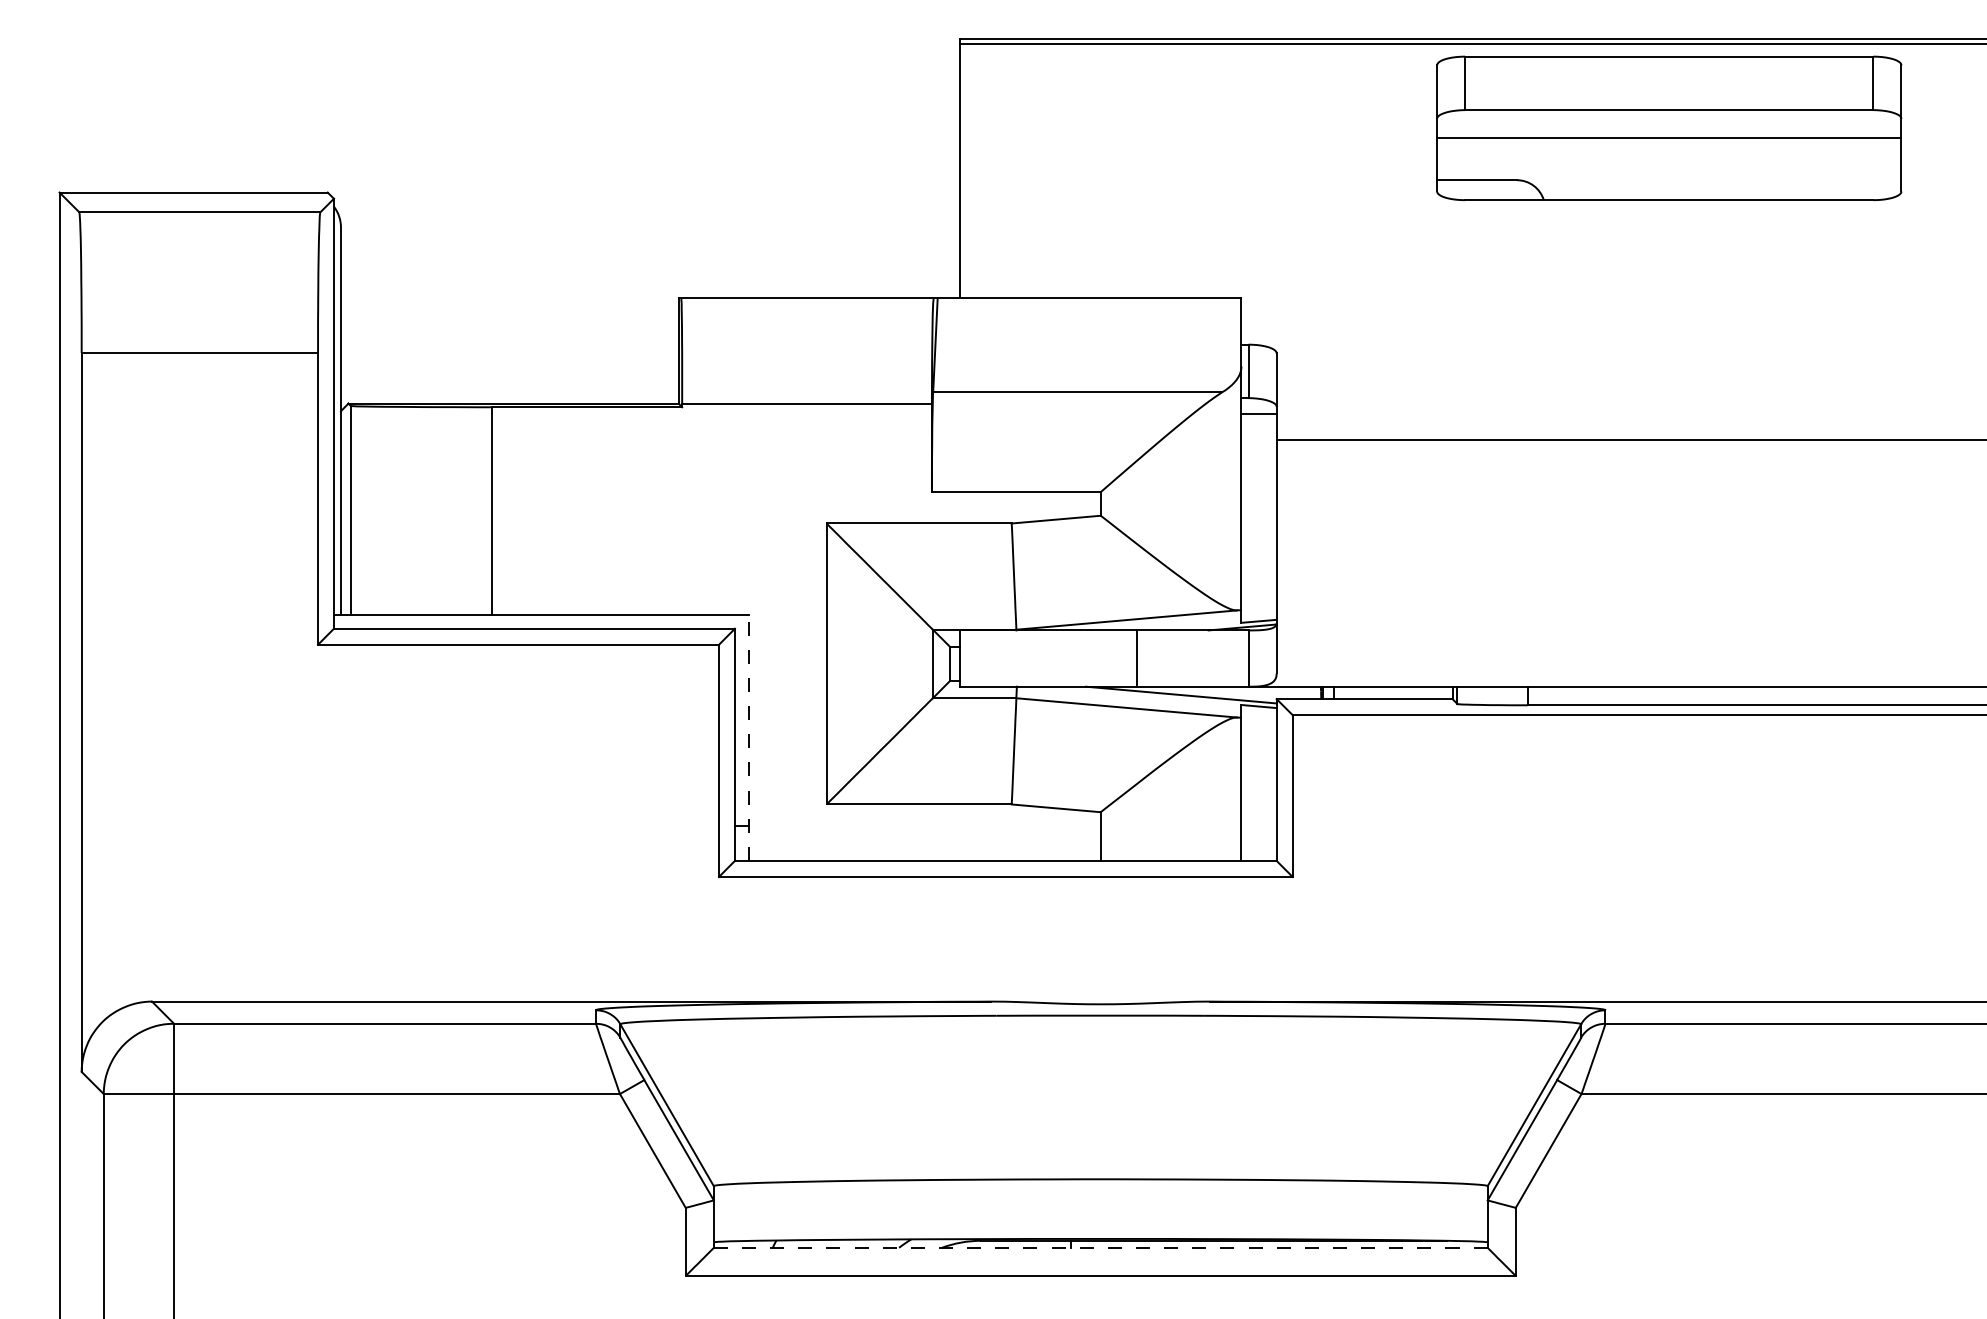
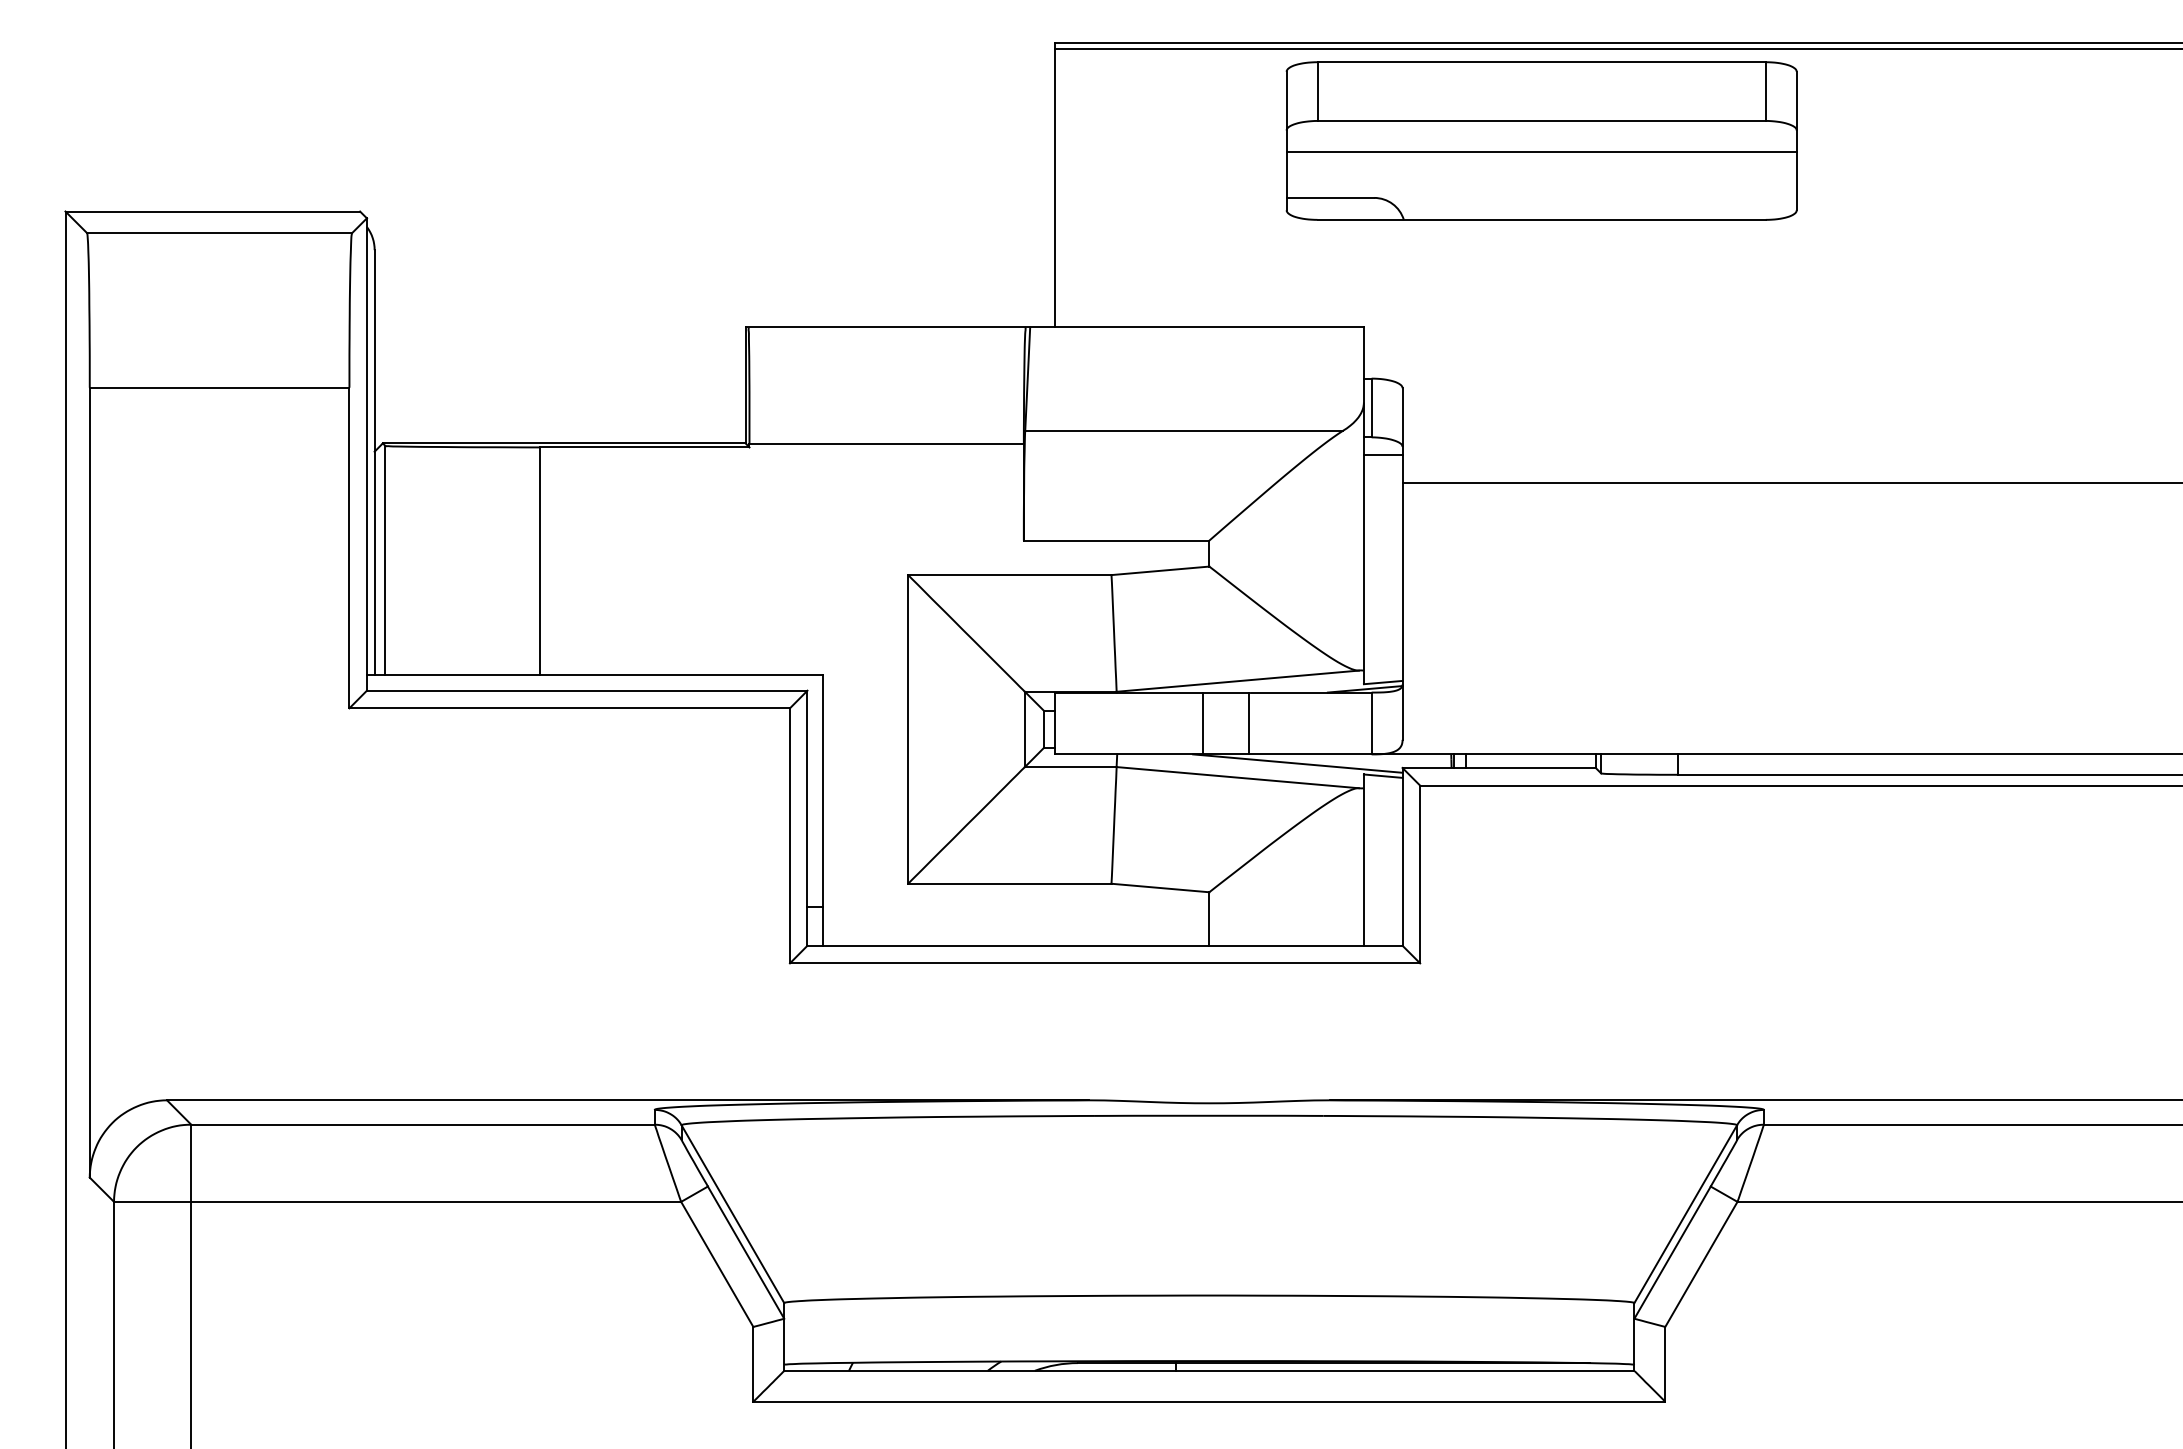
part: (1669, 127) -> (1541, 140), moved
line: (1094, 658) -> (1202, 723), added
line: (749, 737) -> (823, 810), dashed -> solid
line: (1100, 1247) -> (1209, 1370), dashed -> solid

